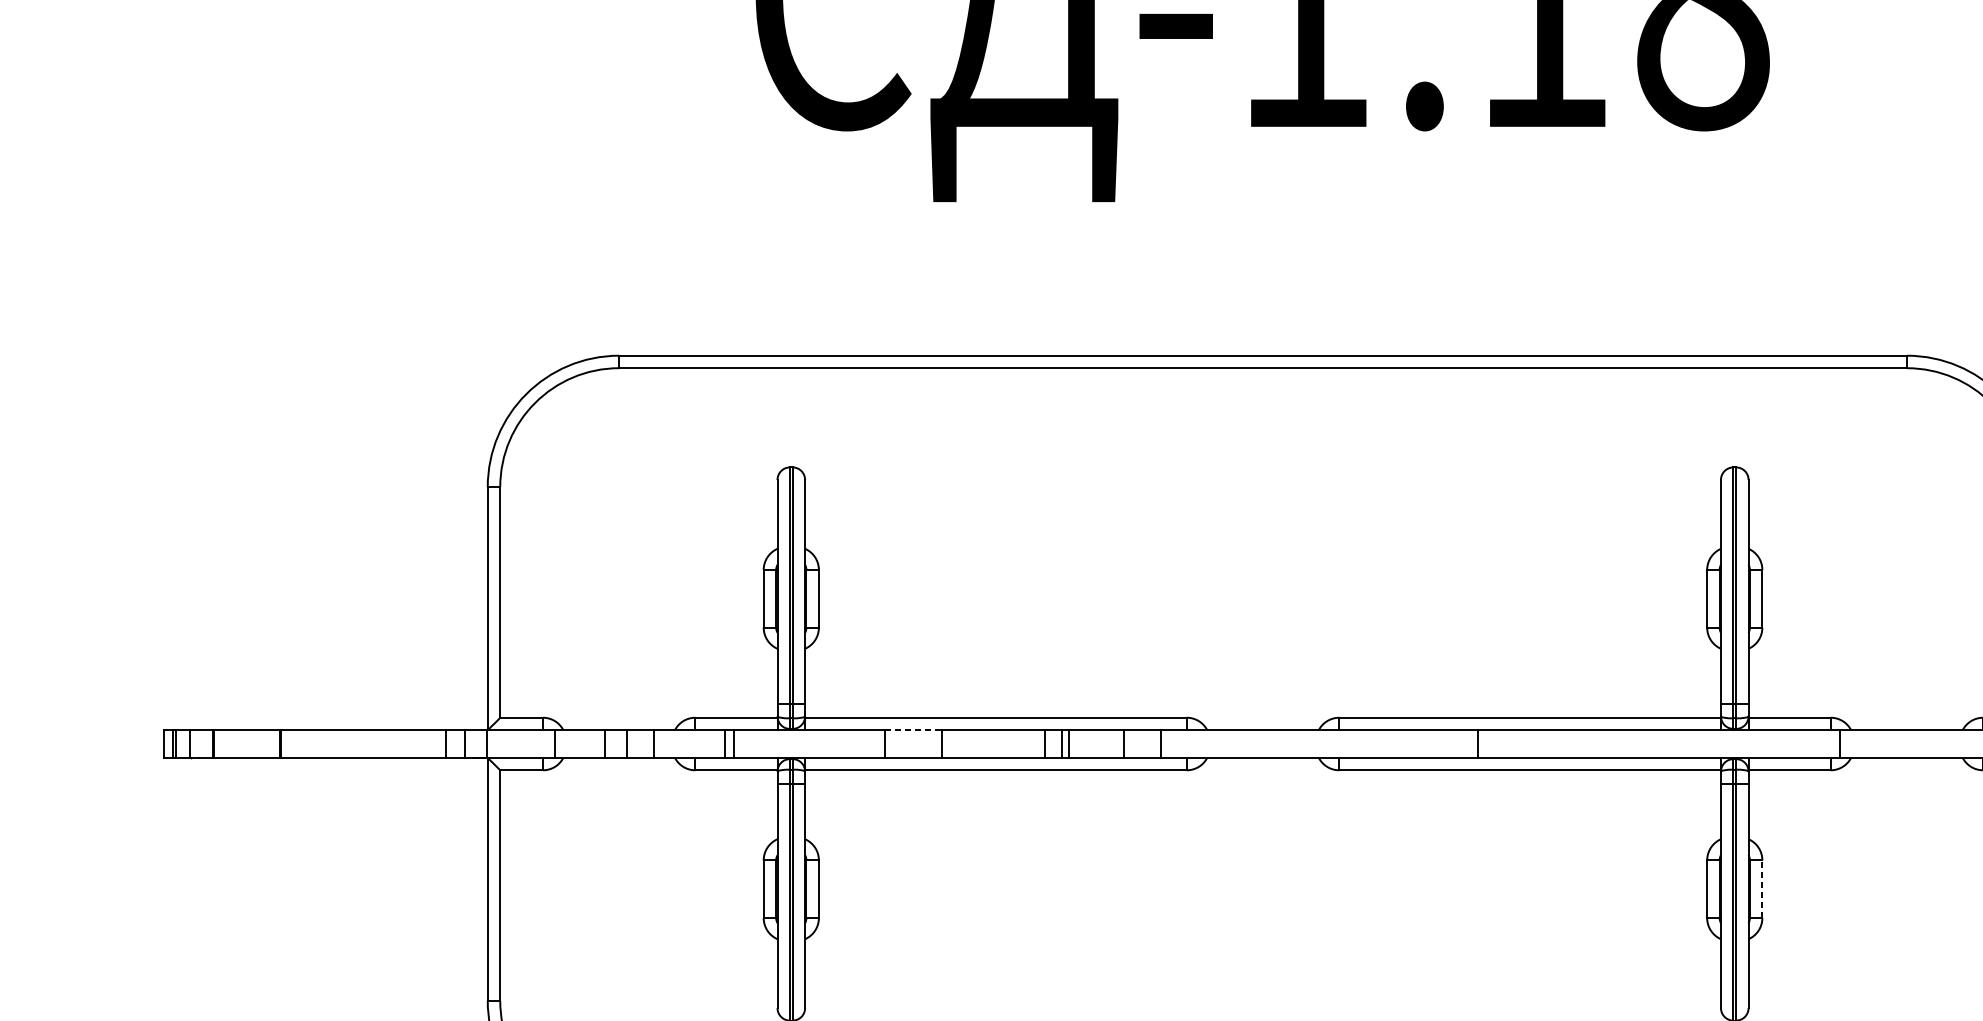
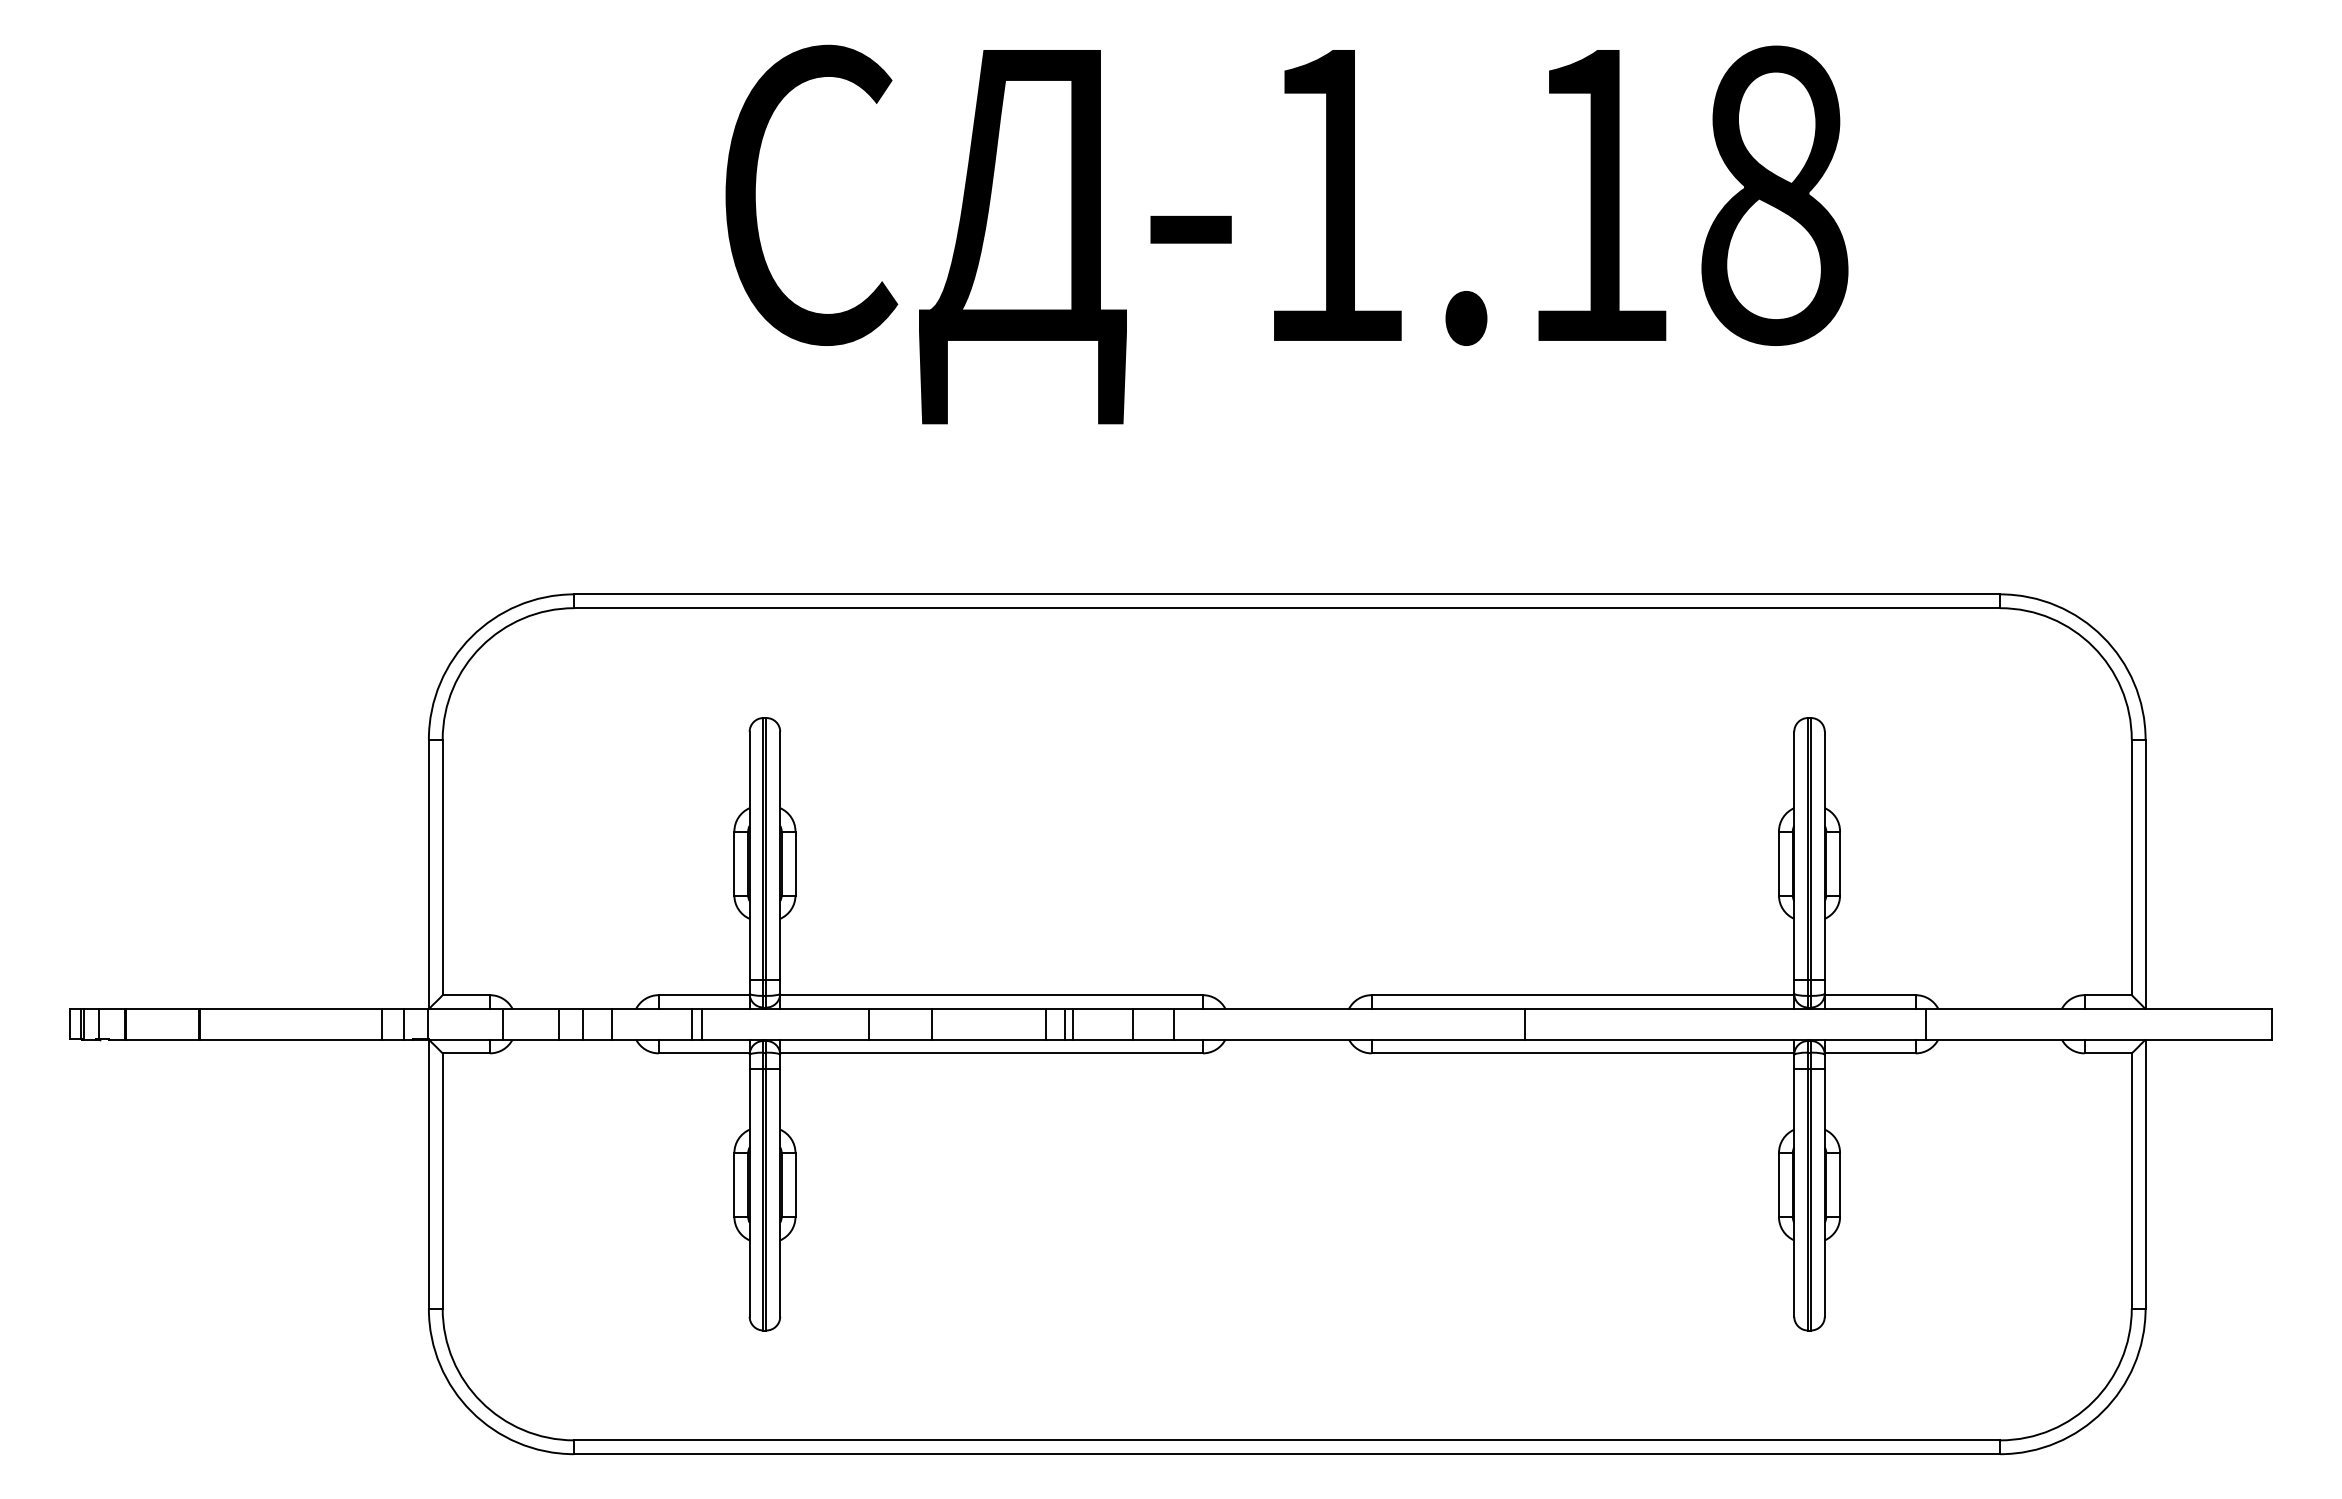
line: (913, 730) -> (900, 1009), dashed -> solid
line: (1762, 888) -> (1840, 1184), dashed -> solid

